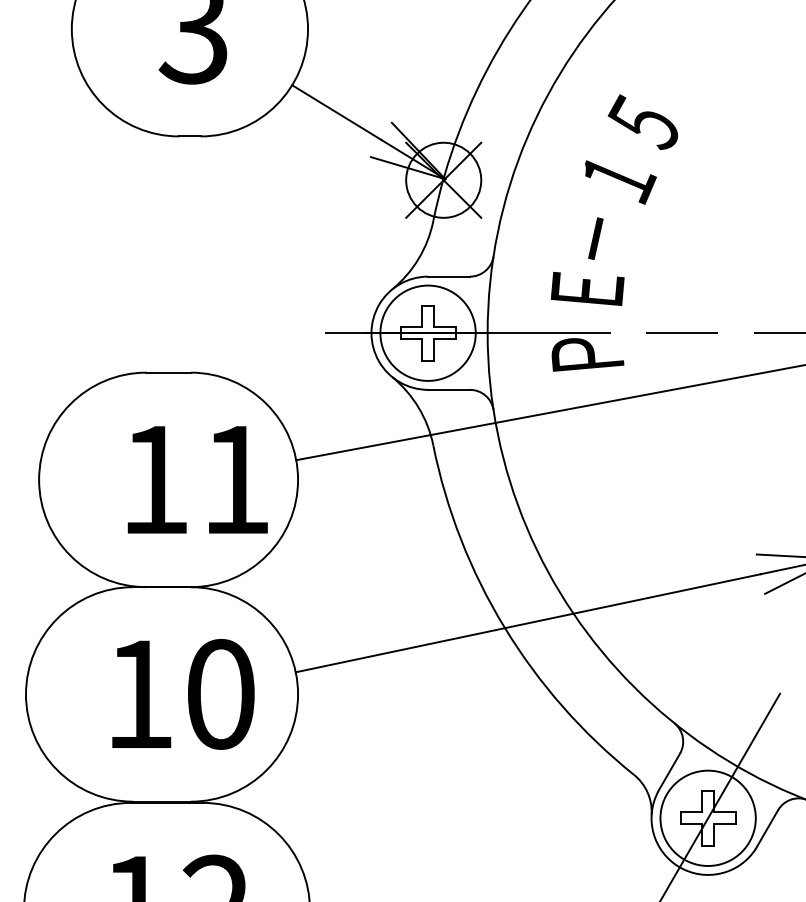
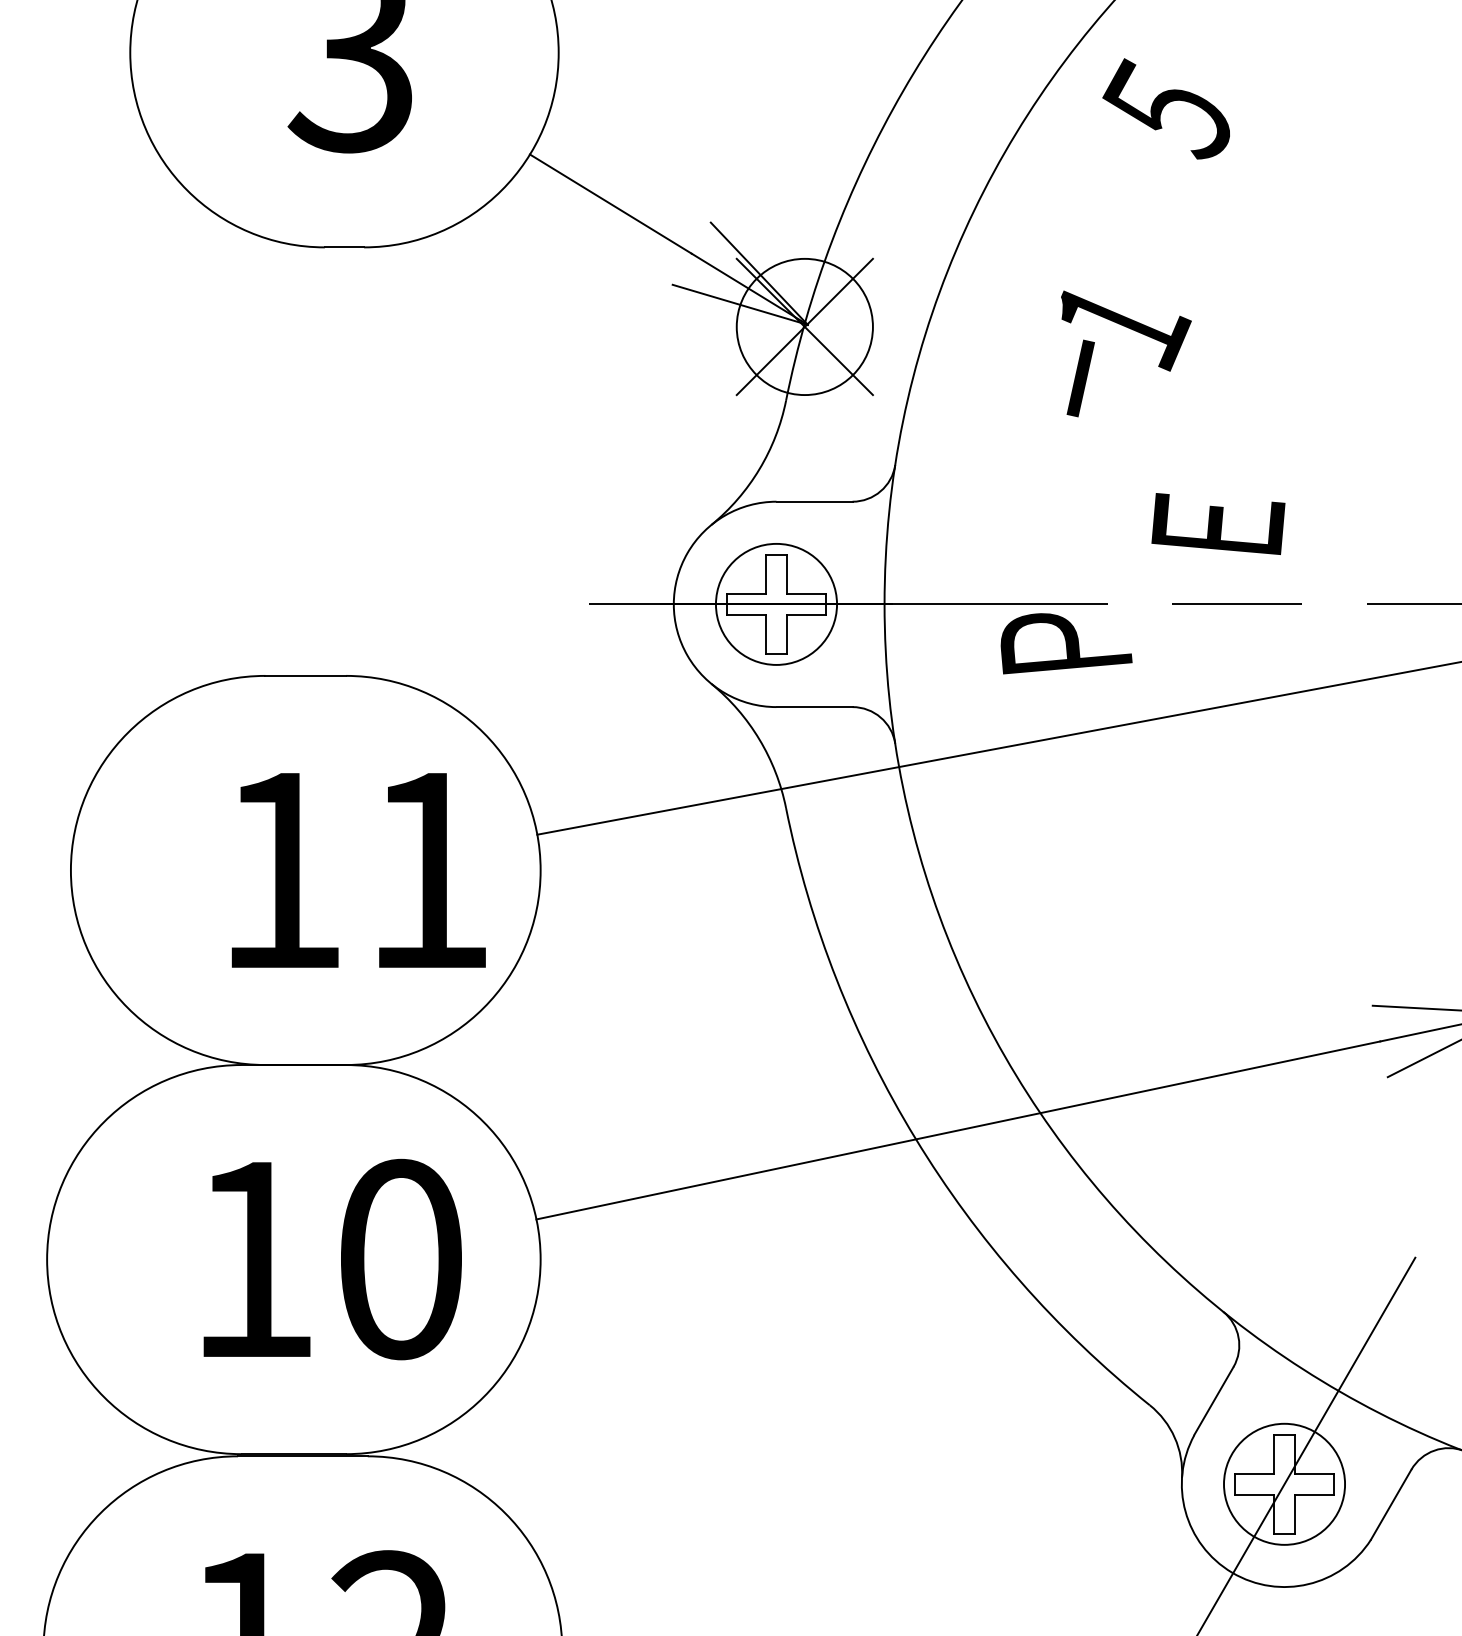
text: (643, 121) -> (1167, 107), moved
text: (595, 238) -> (1080, 378), moved
text: (587, 288) -> (1218, 523), moved
circle: (427, 332) -> (775, 603), size x0.7
circle: (707, 818) -> (1283, 1484), size x0.7

